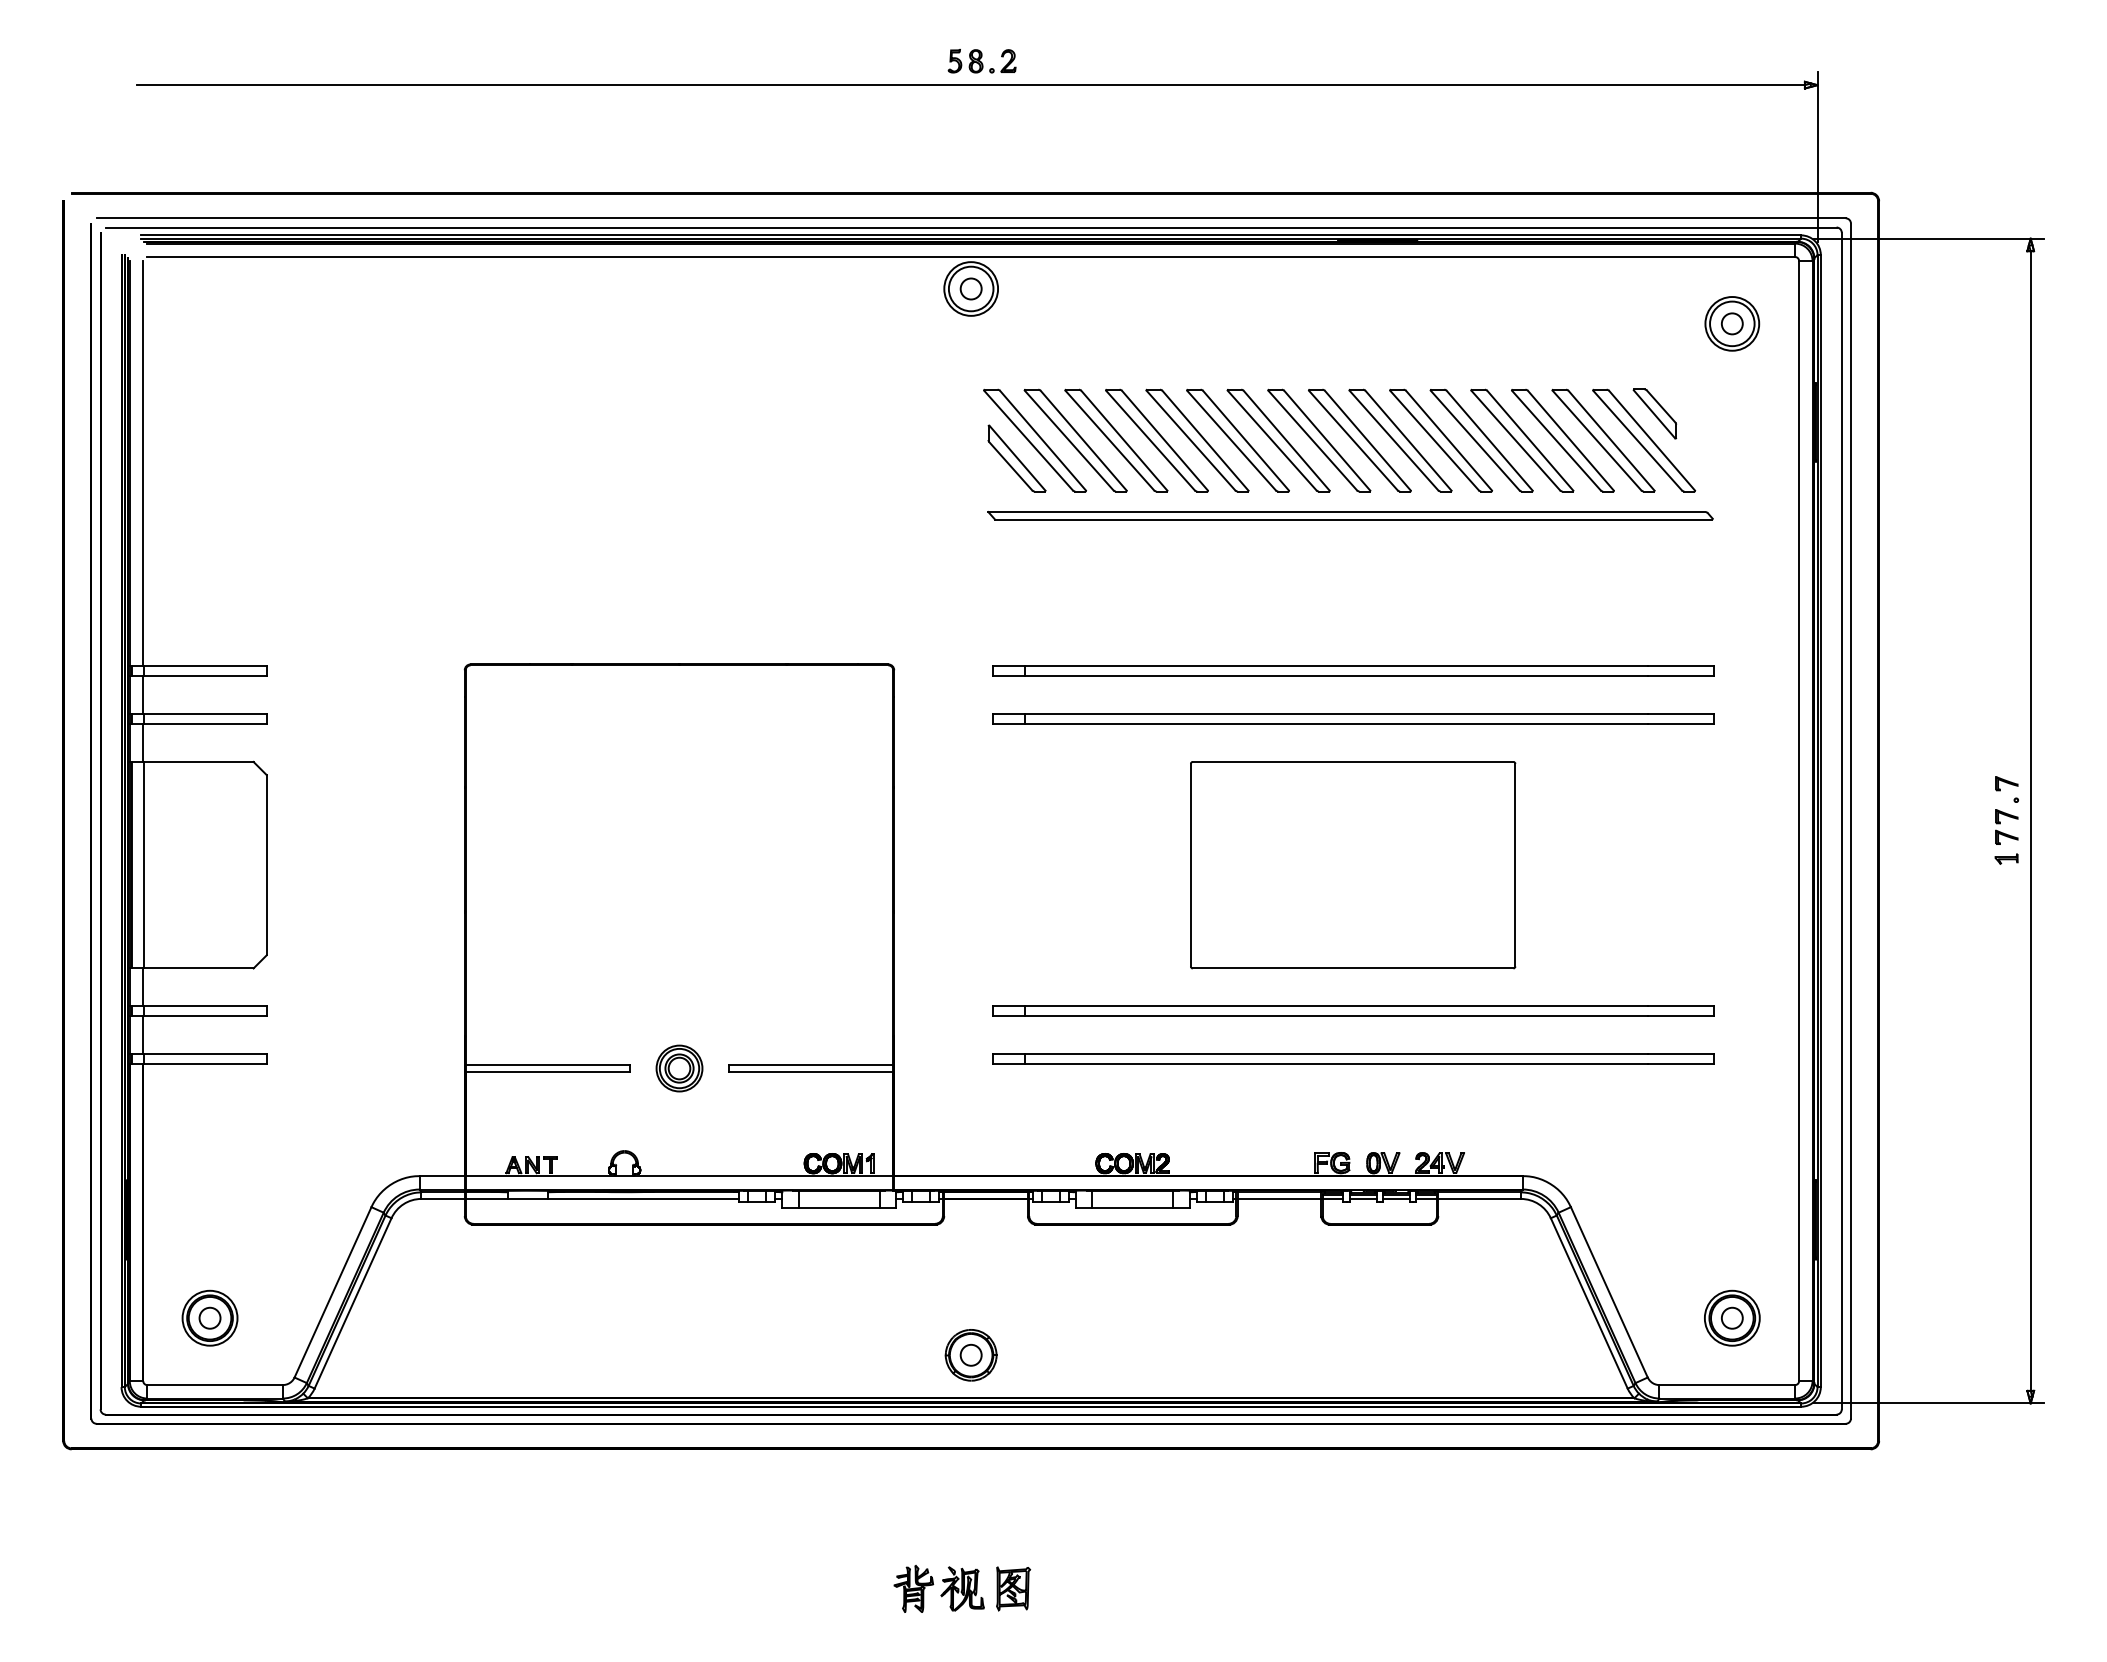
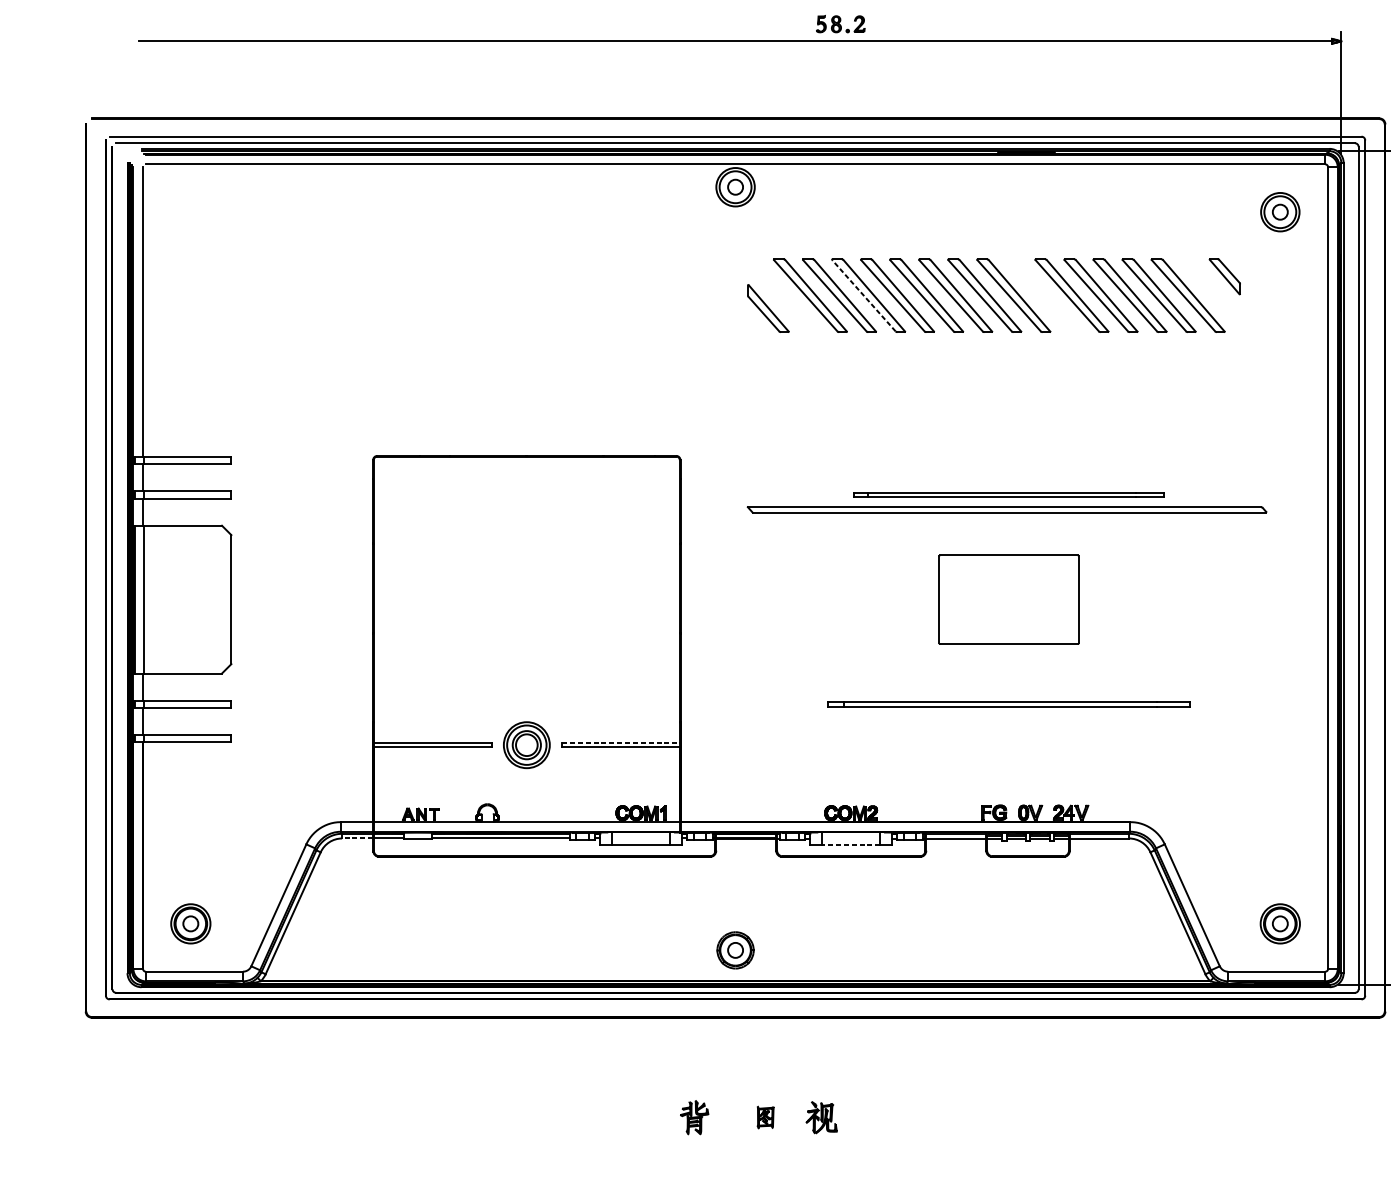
part: (981, 61) -> (840, 24), moved
part: (1034, 440) -> (780, 295), removed
line: (1150, 440) -> (863, 295), solid -> dashed
part: (1400, 440) -> (1042, 295), removed
part: (1644, 440) -> (1217, 295), removed
part: (1350, 515) -> (1007, 509), moved
part: (1353, 670) -> (1009, 460), removed
part: (1353, 718) -> (1009, 494), size x0.6
part: (1353, 865) -> (1009, 599), size x0.6
part: (1353, 1010) -> (1009, 703), size x0.7
part: (1353, 1058) -> (1009, 737), removed
line: (811, 1065) -> (621, 742), solid -> dashed
part: (679, 1068) -> (526, 745), size x1.4
line: (443, 1198) -> (357, 838), solid -> dashed
line: (1132, 1208) -> (851, 845), solid -> dashed
part: (962, 1588) -> (821, 1117), moved
part: (1013, 1588) -> (765, 1117), size x0.7

